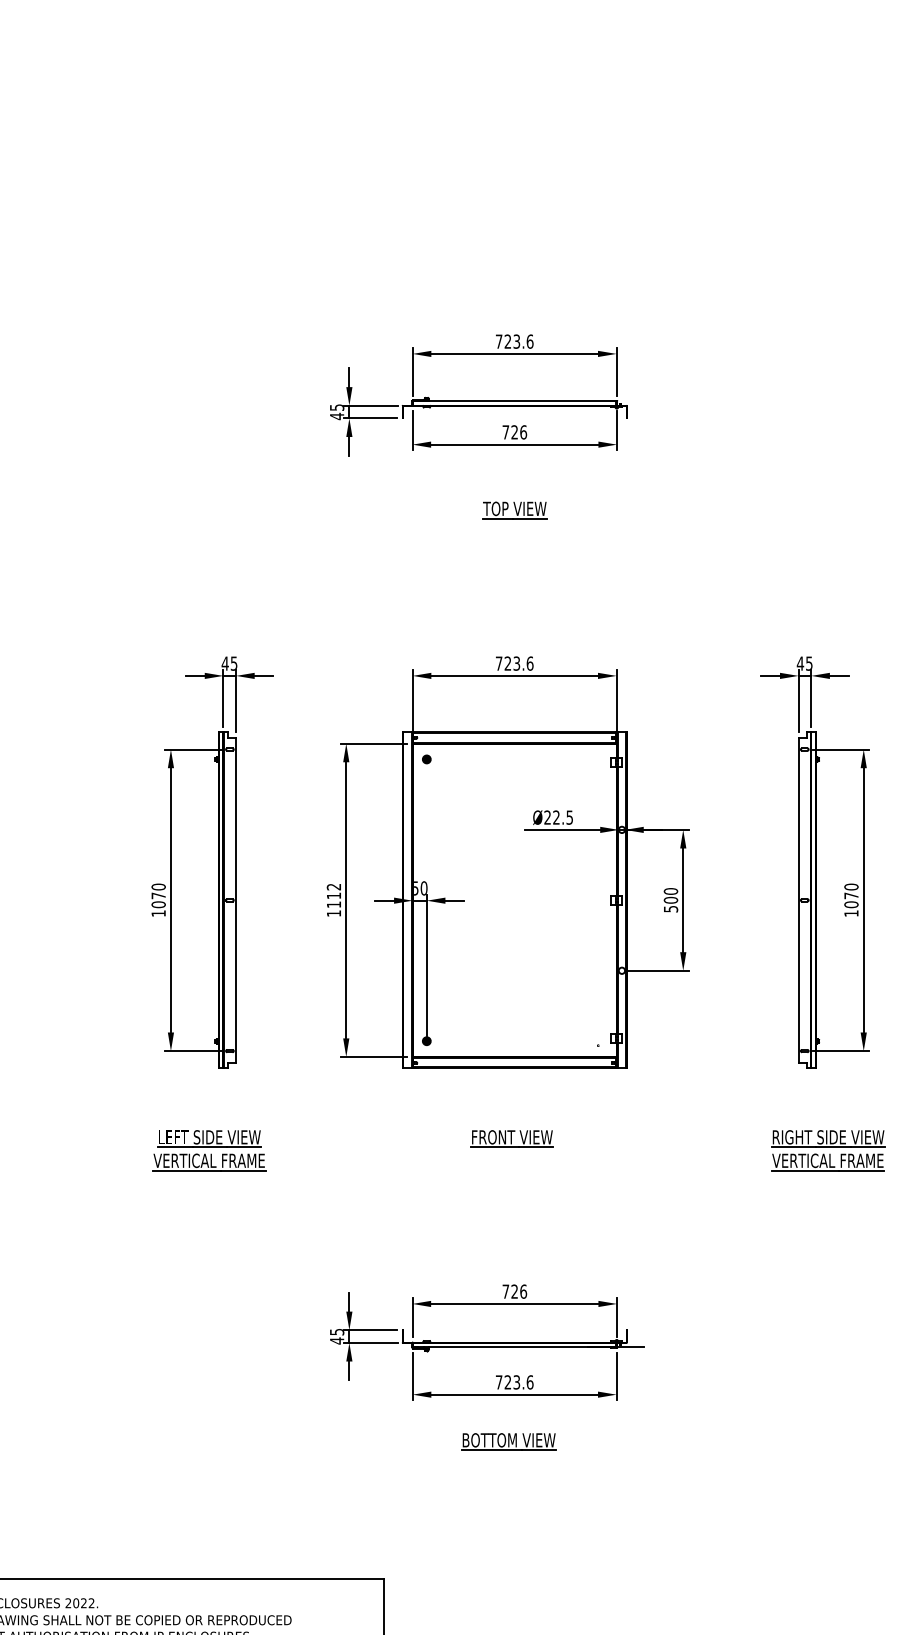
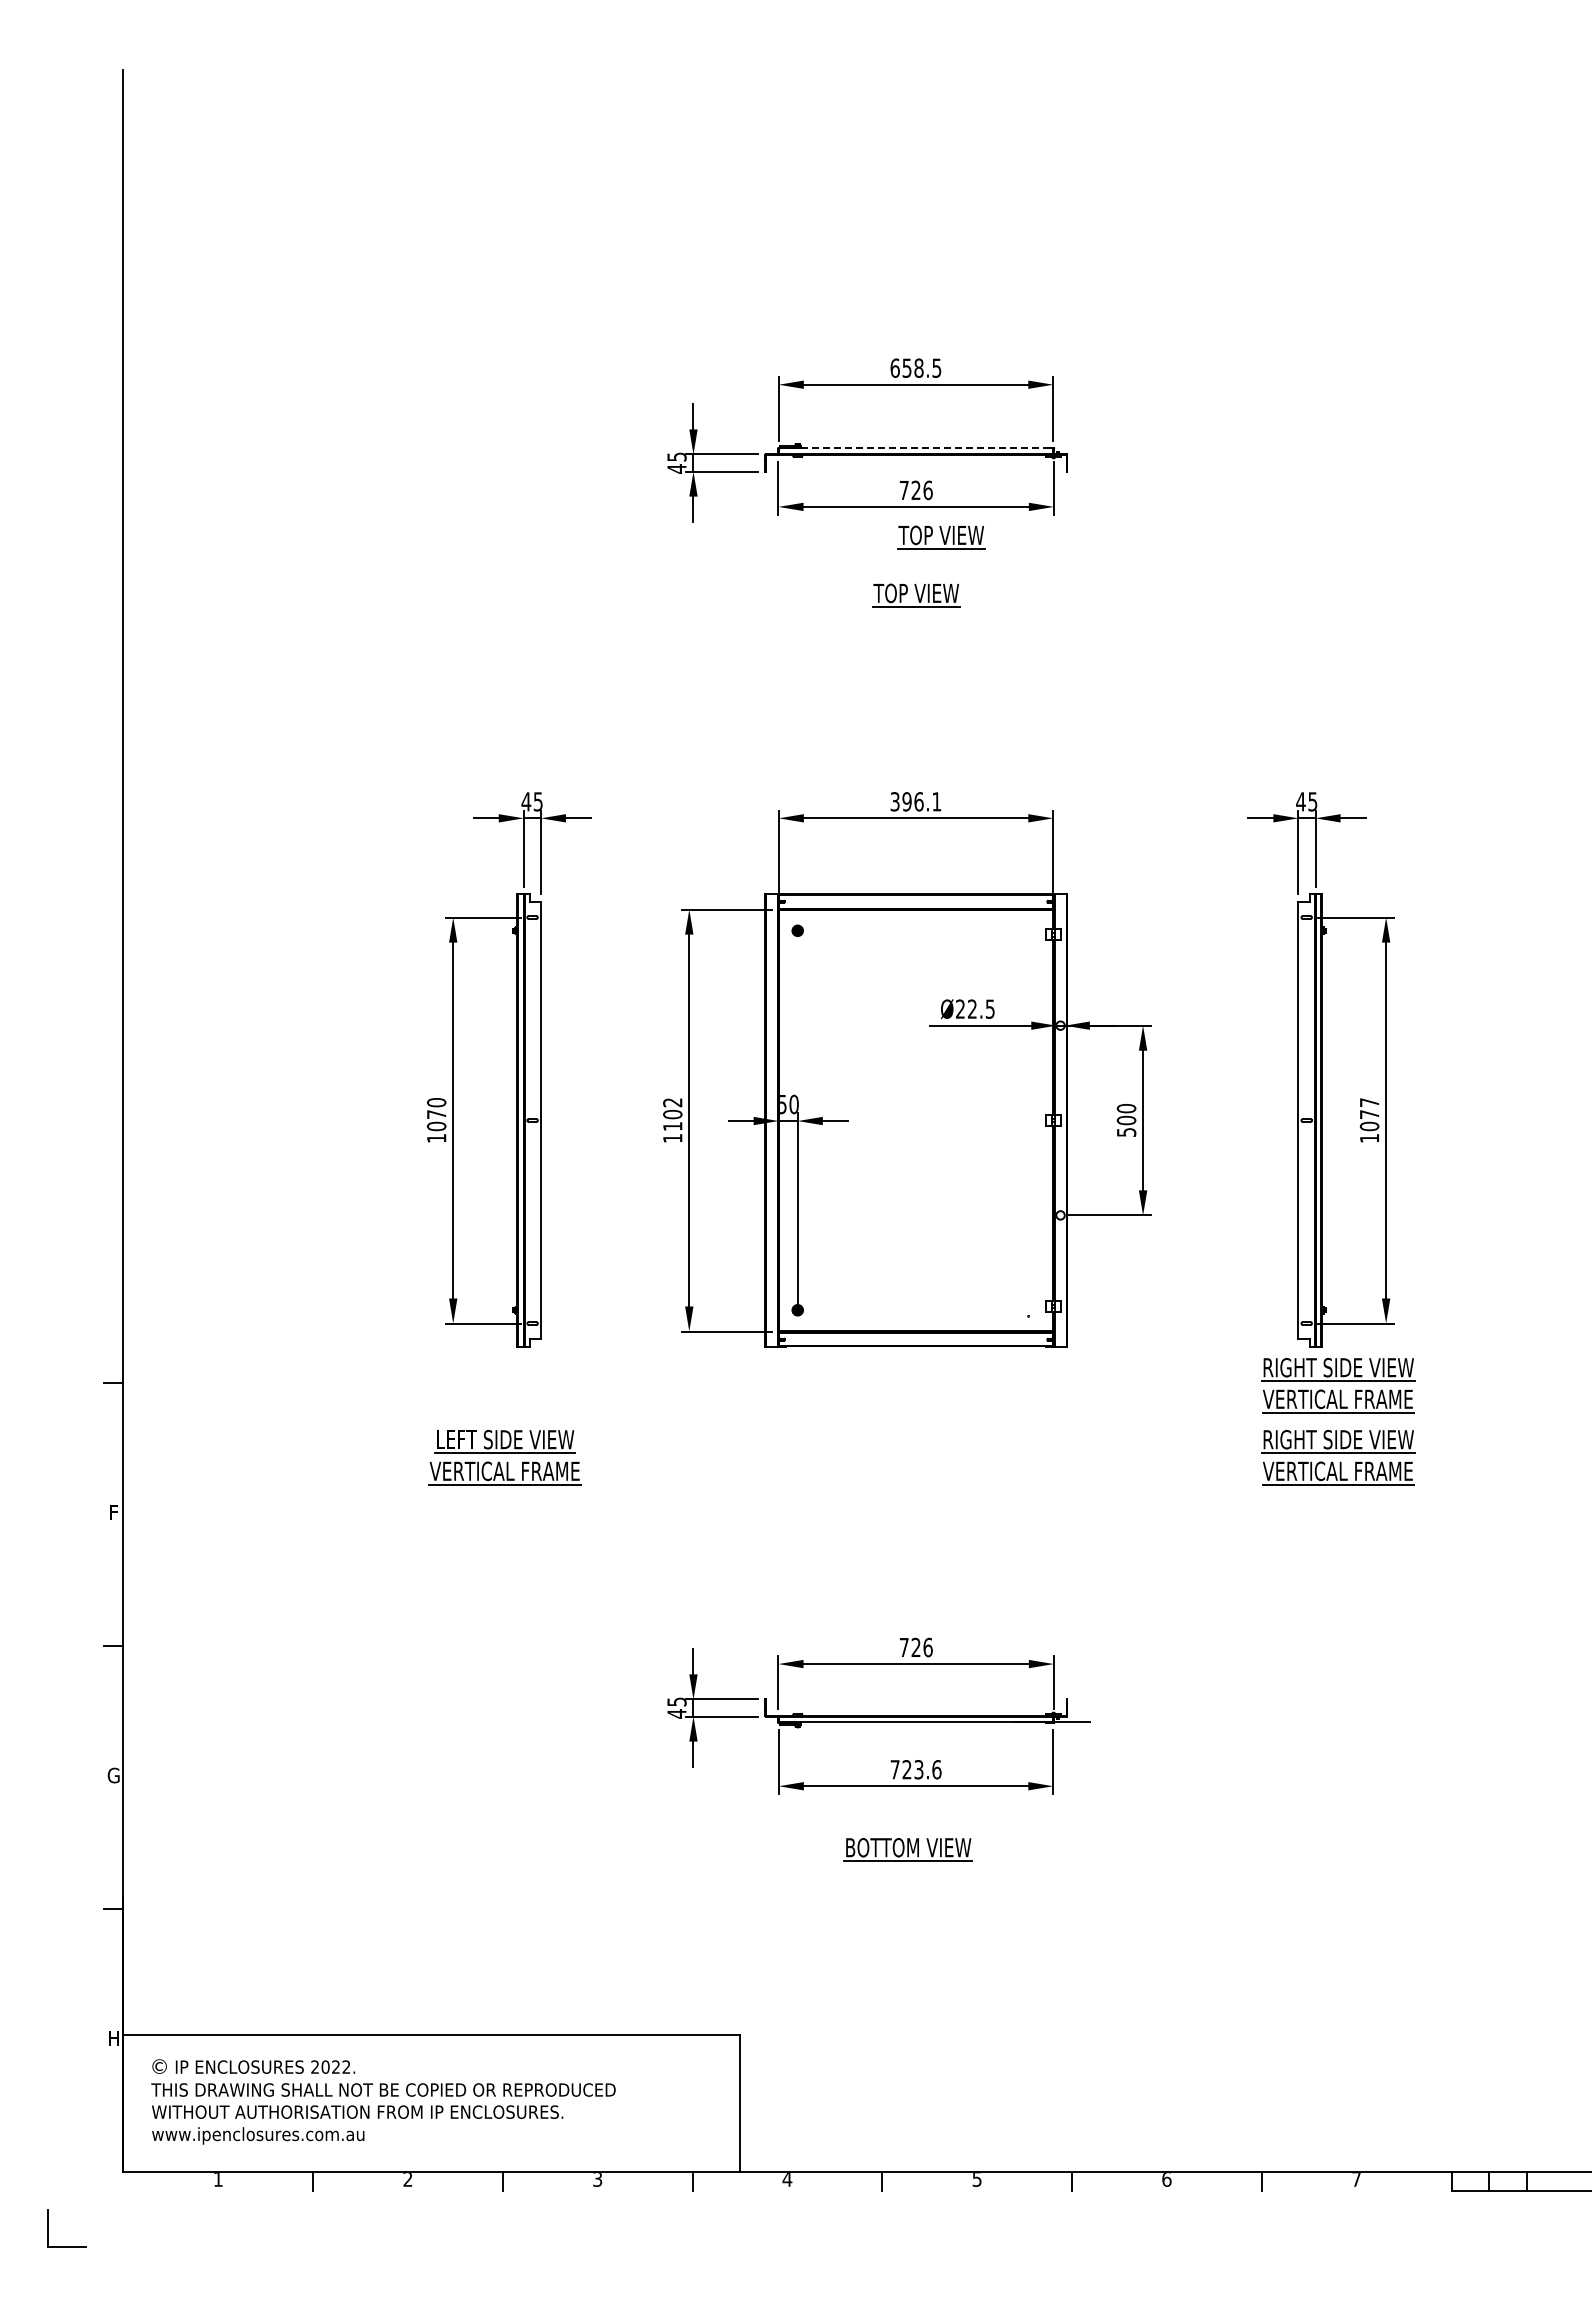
text: (514, 341) -> (915, 367), 723.6 -> 658.5
line: (514, 401) -> (916, 448), solid -> dashed
part: (533, 467) -> (941, 537), added
text: (514, 663) -> (915, 801), 723.6 -> 396.1
text: (851, 886) -> (1369, 1102), 1070 -> 1077
text: (333, 895) -> (672, 1114), 1112 -> 1102
part: (828, 1097) -> (1338, 1385), added
part: (512, 1138) -> (912, 1441), removed

